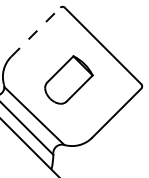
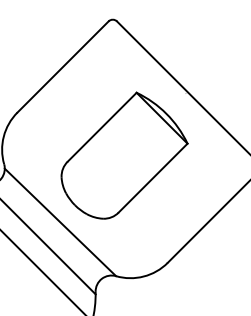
line: (35, 32) -> (62, 67), dashed -> solid
part: (68, 79) -> (123, 154), size x1.43

